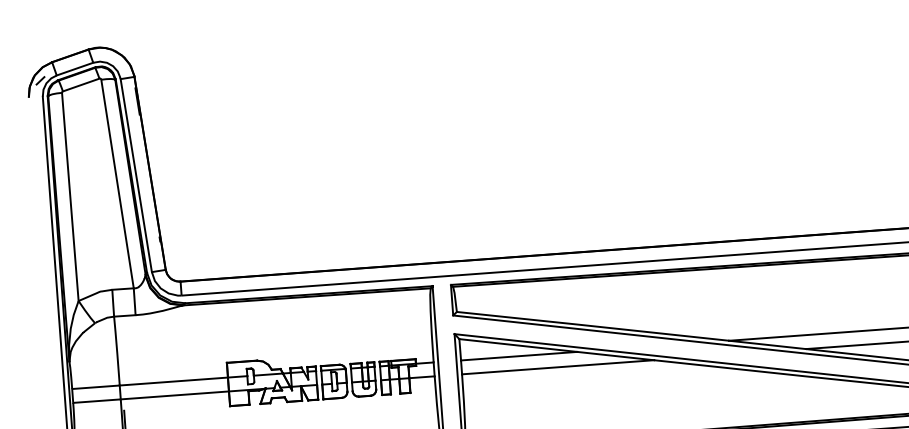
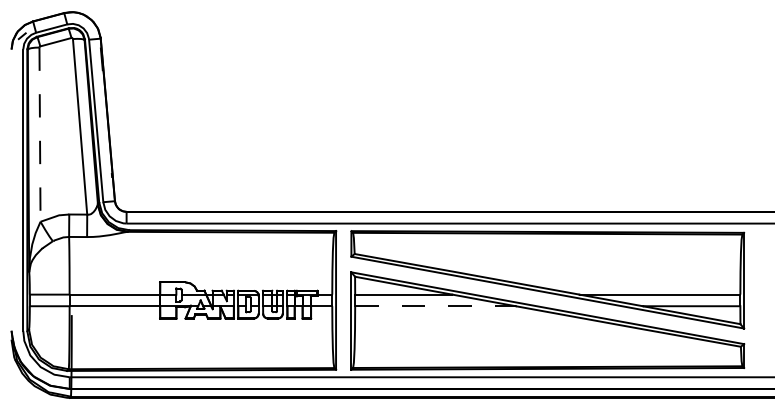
line: (70, 197) -> (40, 135), solid -> dashed
line: (559, 367) -> (436, 306), solid -> dashed

